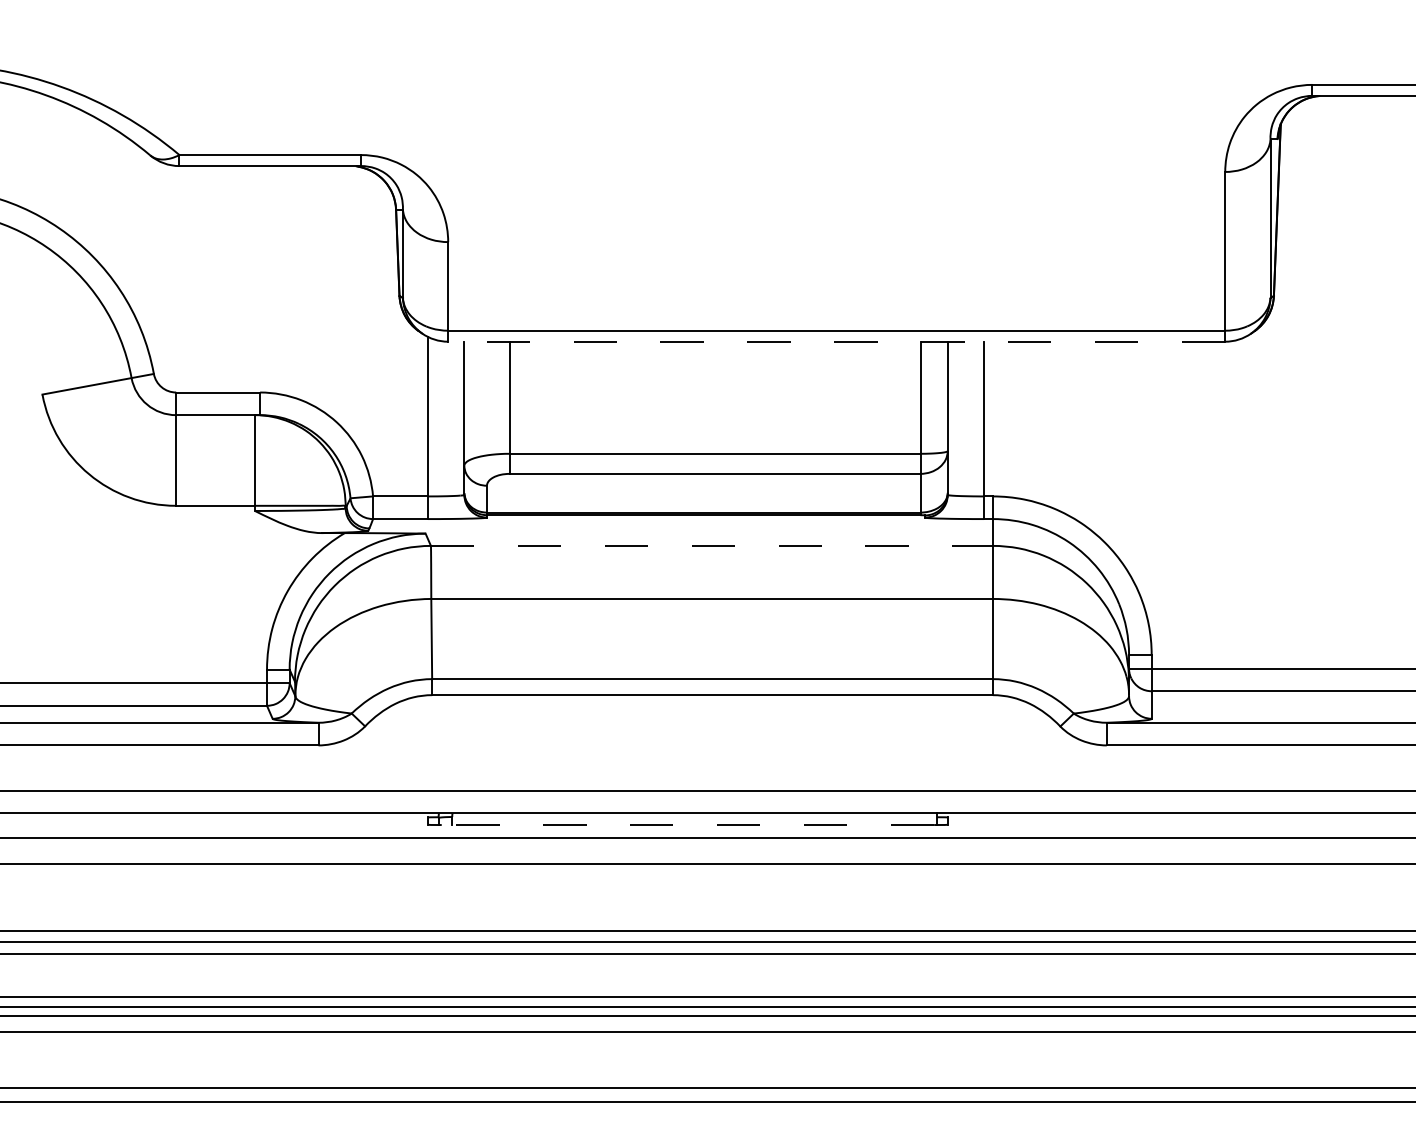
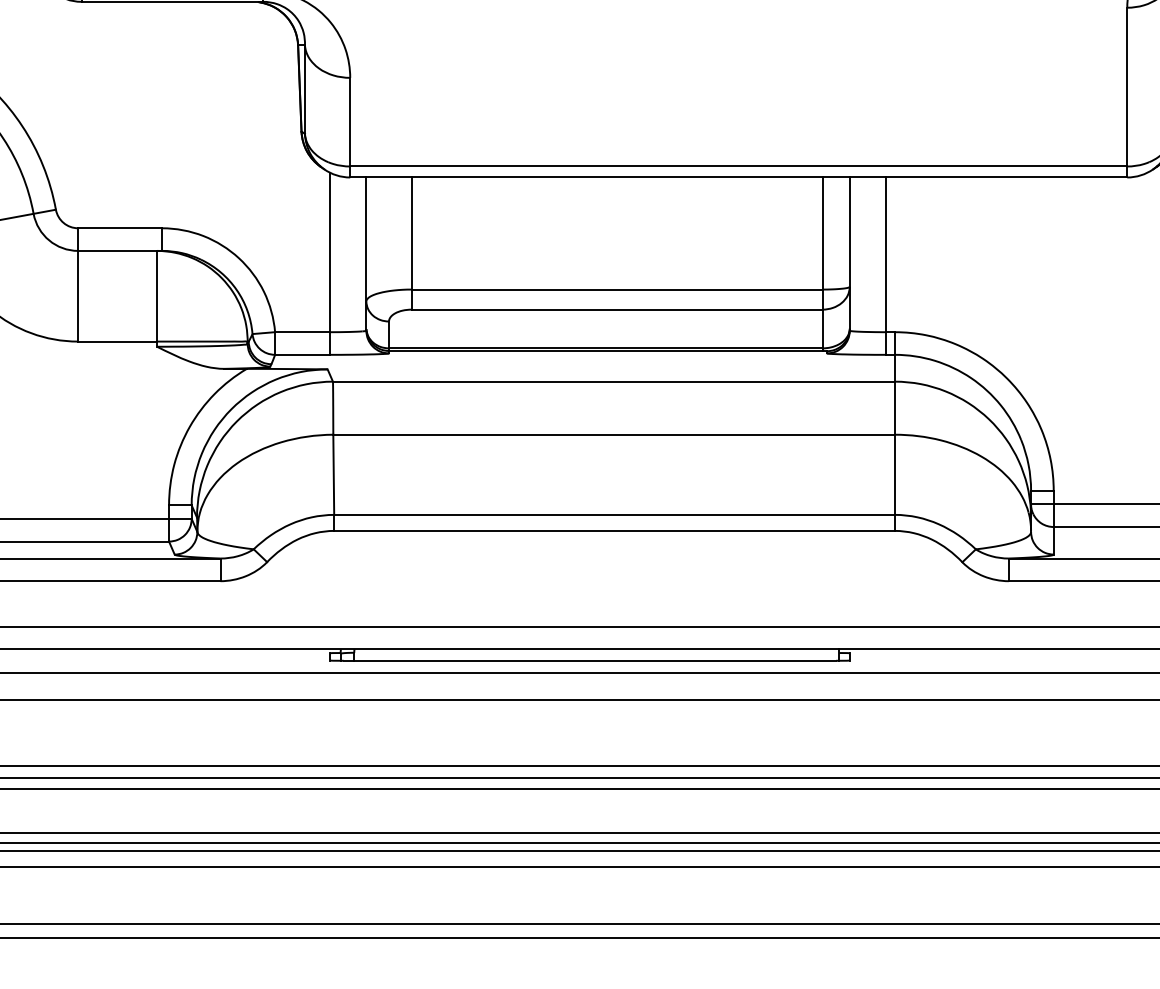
line: (836, 341) -> (738, 177), dashed -> solid
line: (712, 545) -> (614, 381), dashed -> solid
line: (687, 825) -> (589, 661), dashed -> solid

